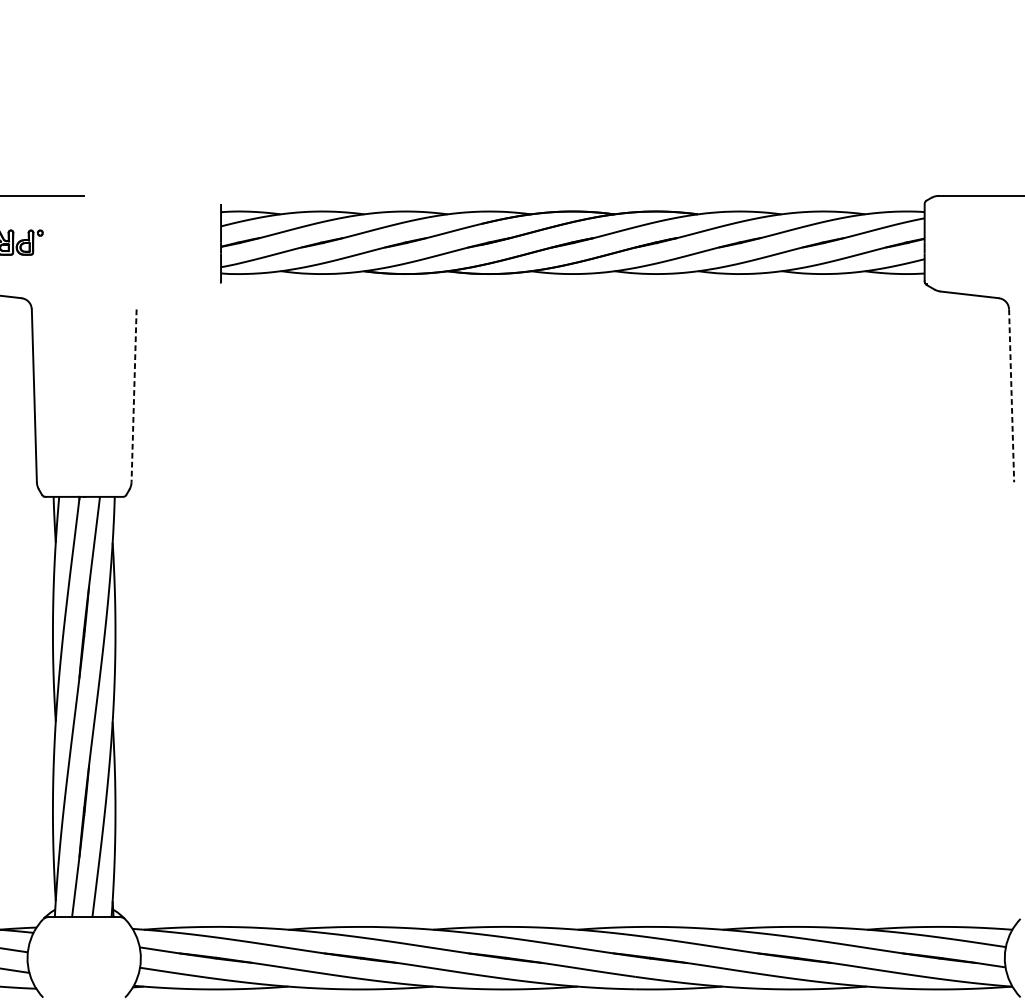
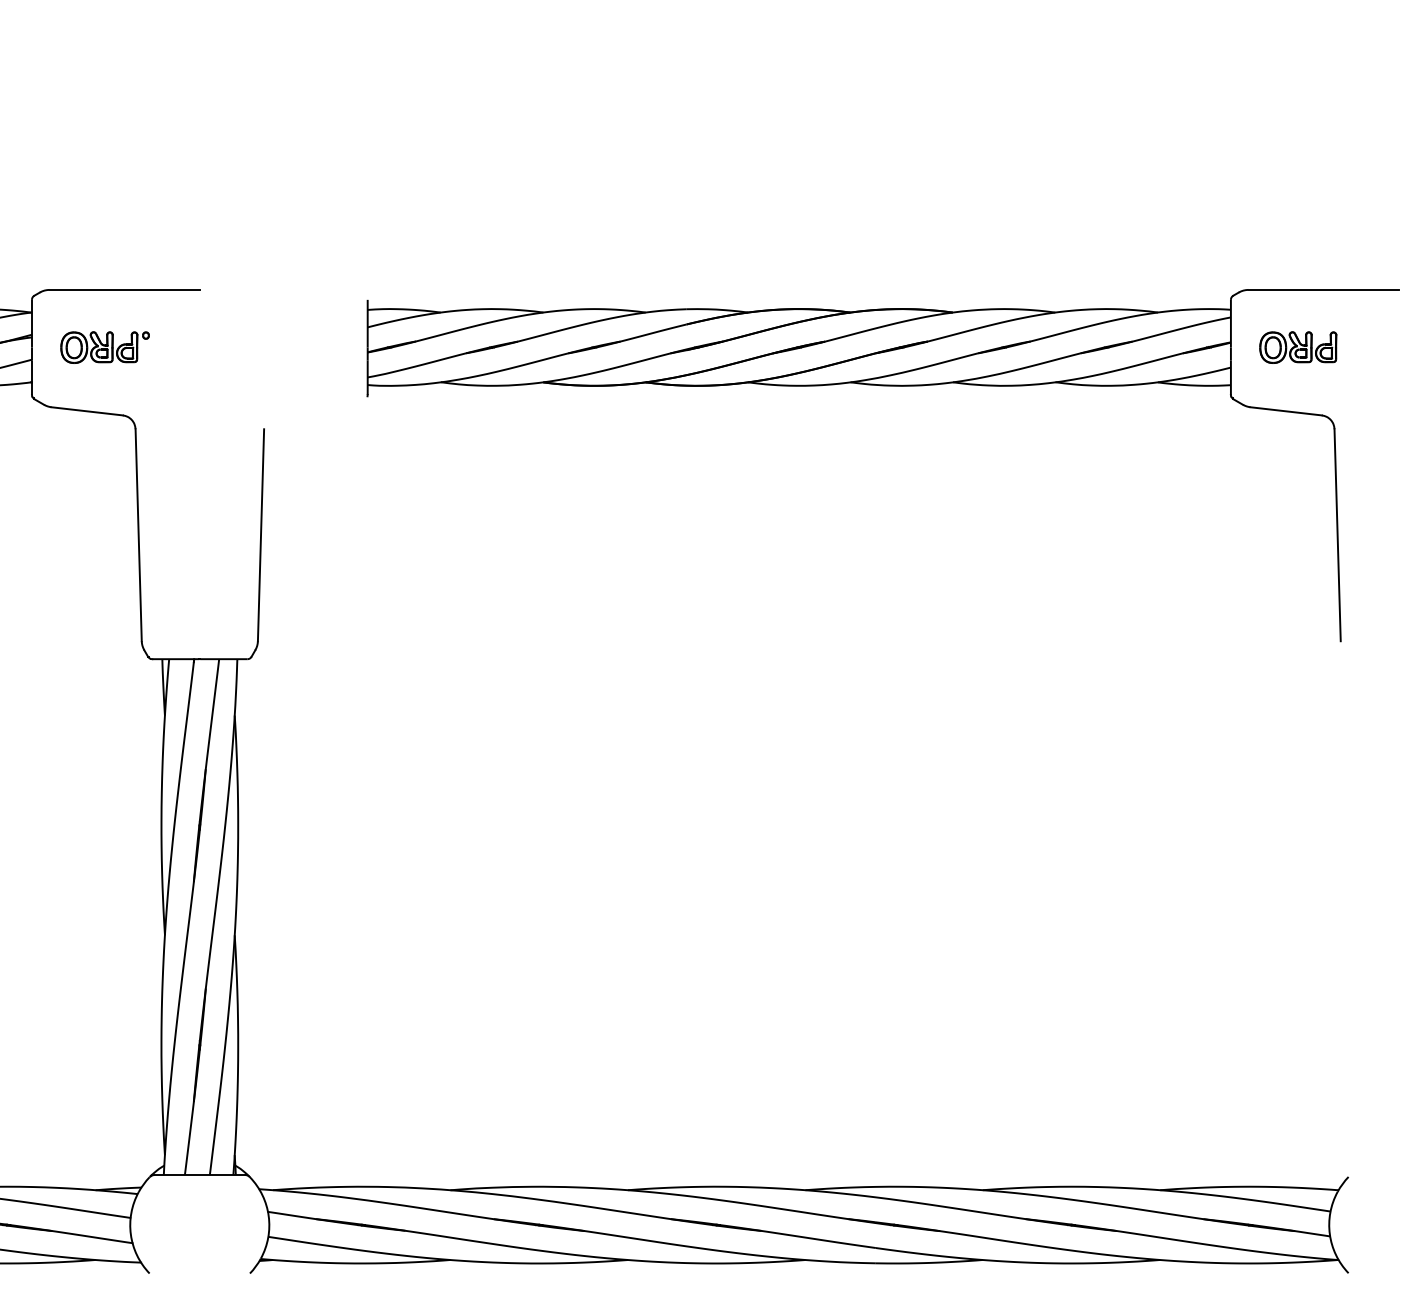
part: (979, 242) -> (1298, 347), added
line: (134, 396) -> (261, 535), dashed -> solid
line: (1011, 396) -> (1337, 535), dashed -> solid

